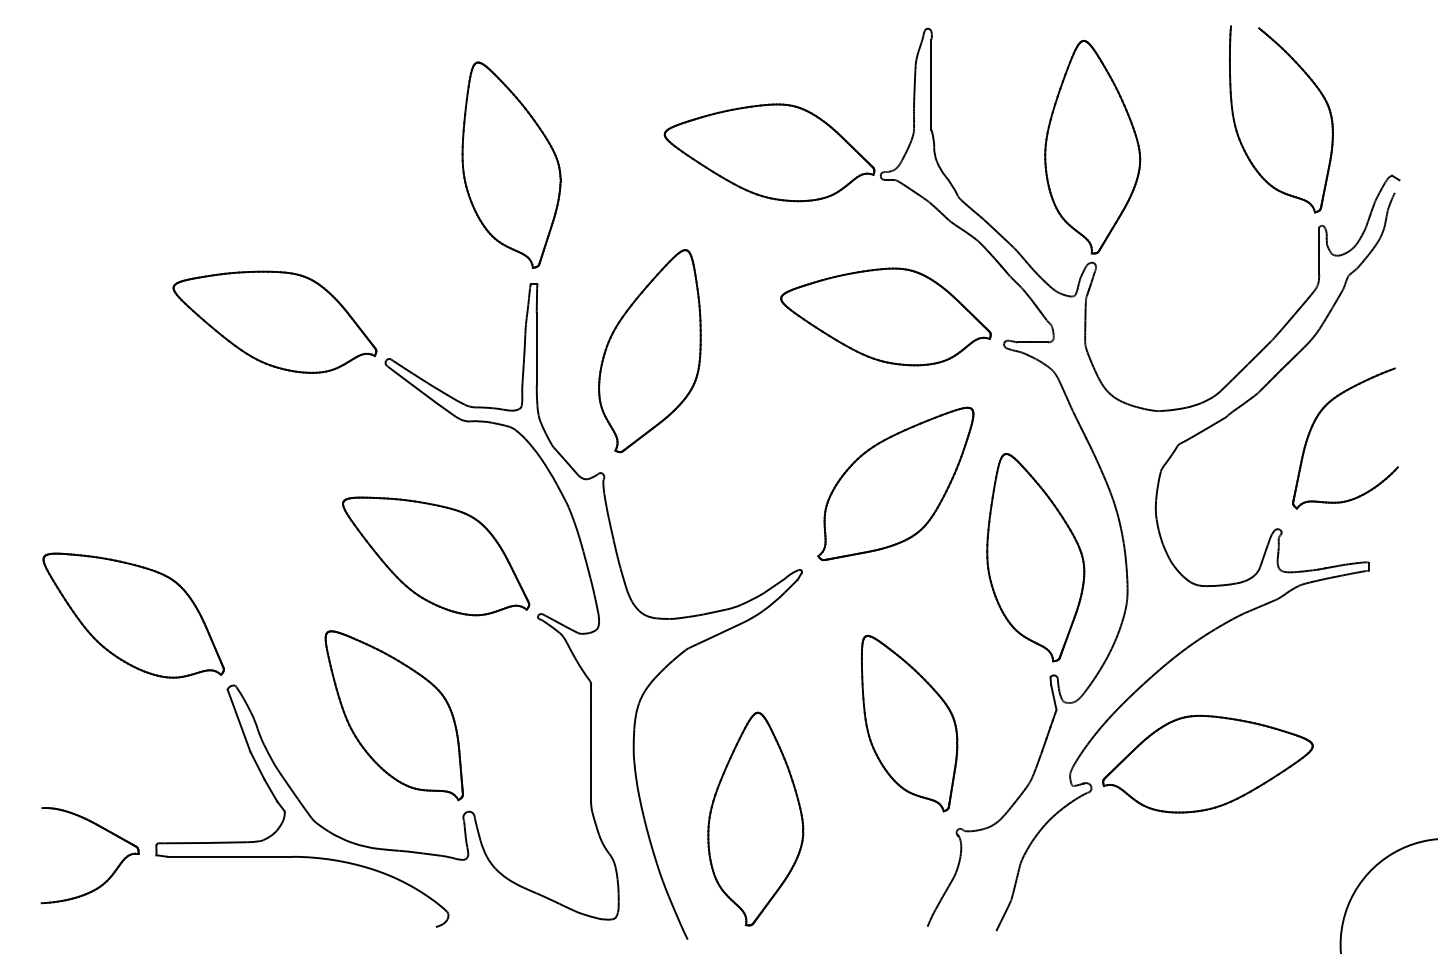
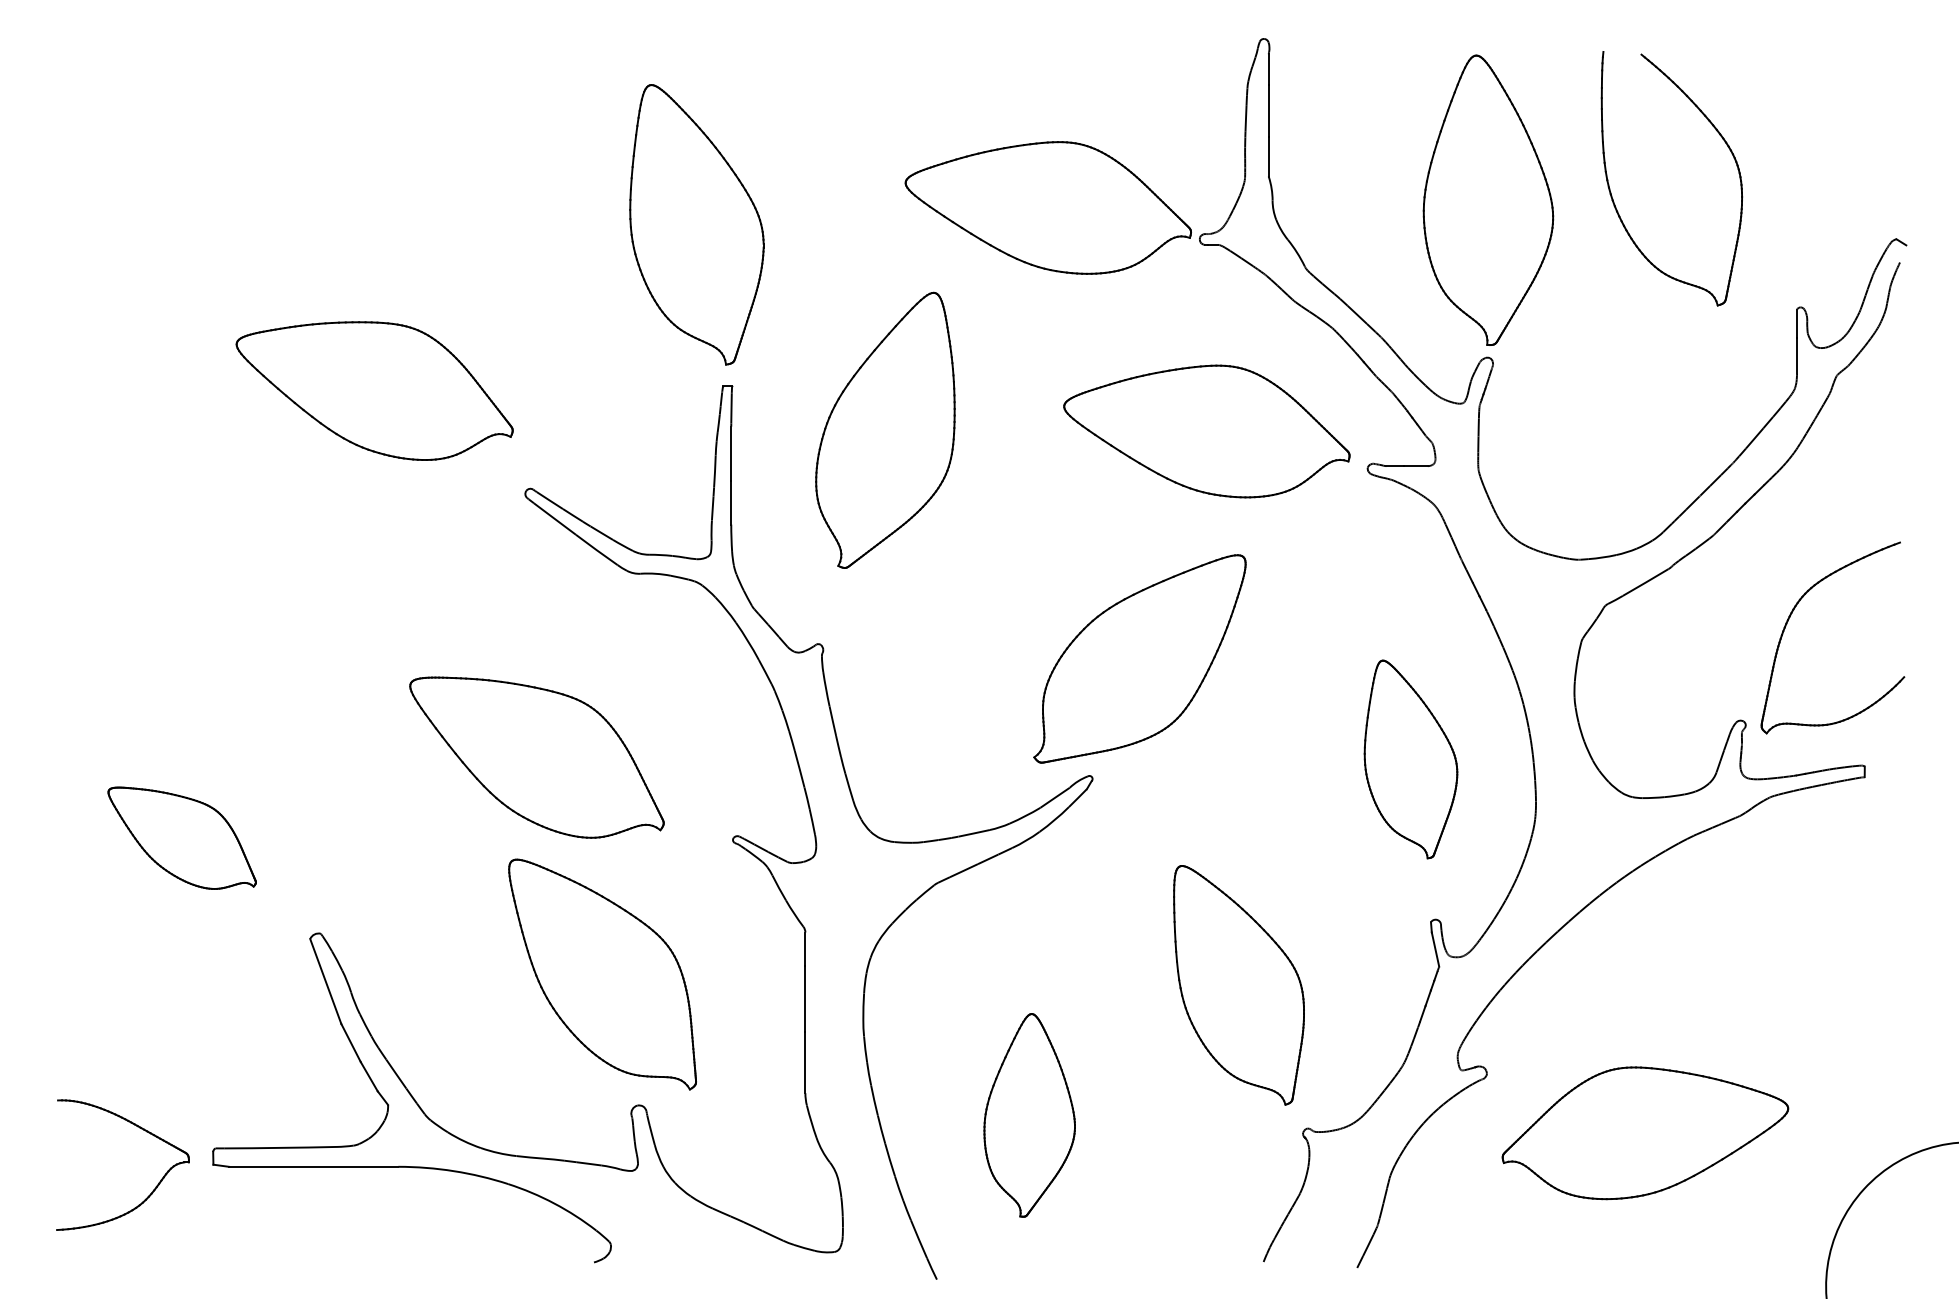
part: (1237, 129) -> (1612, 192), moved
part: (274, 321) -> (374, 390), moved
part: (649, 351) -> (884, 430), moved
part: (1315, 422) -> (1791, 616), moved
part: (895, 483) -> (1139, 658), moved
part: (436, 556) -> (537, 757), moved
part: (1035, 557) -> (1410, 759), size x0.7
part: (133, 615) -> (182, 838), size x0.6
part: (393, 715) -> (601, 974), moved
part: (1207, 763) -> (1644, 1132), moved
part: (755, 818) -> (1029, 1114), size x0.7

